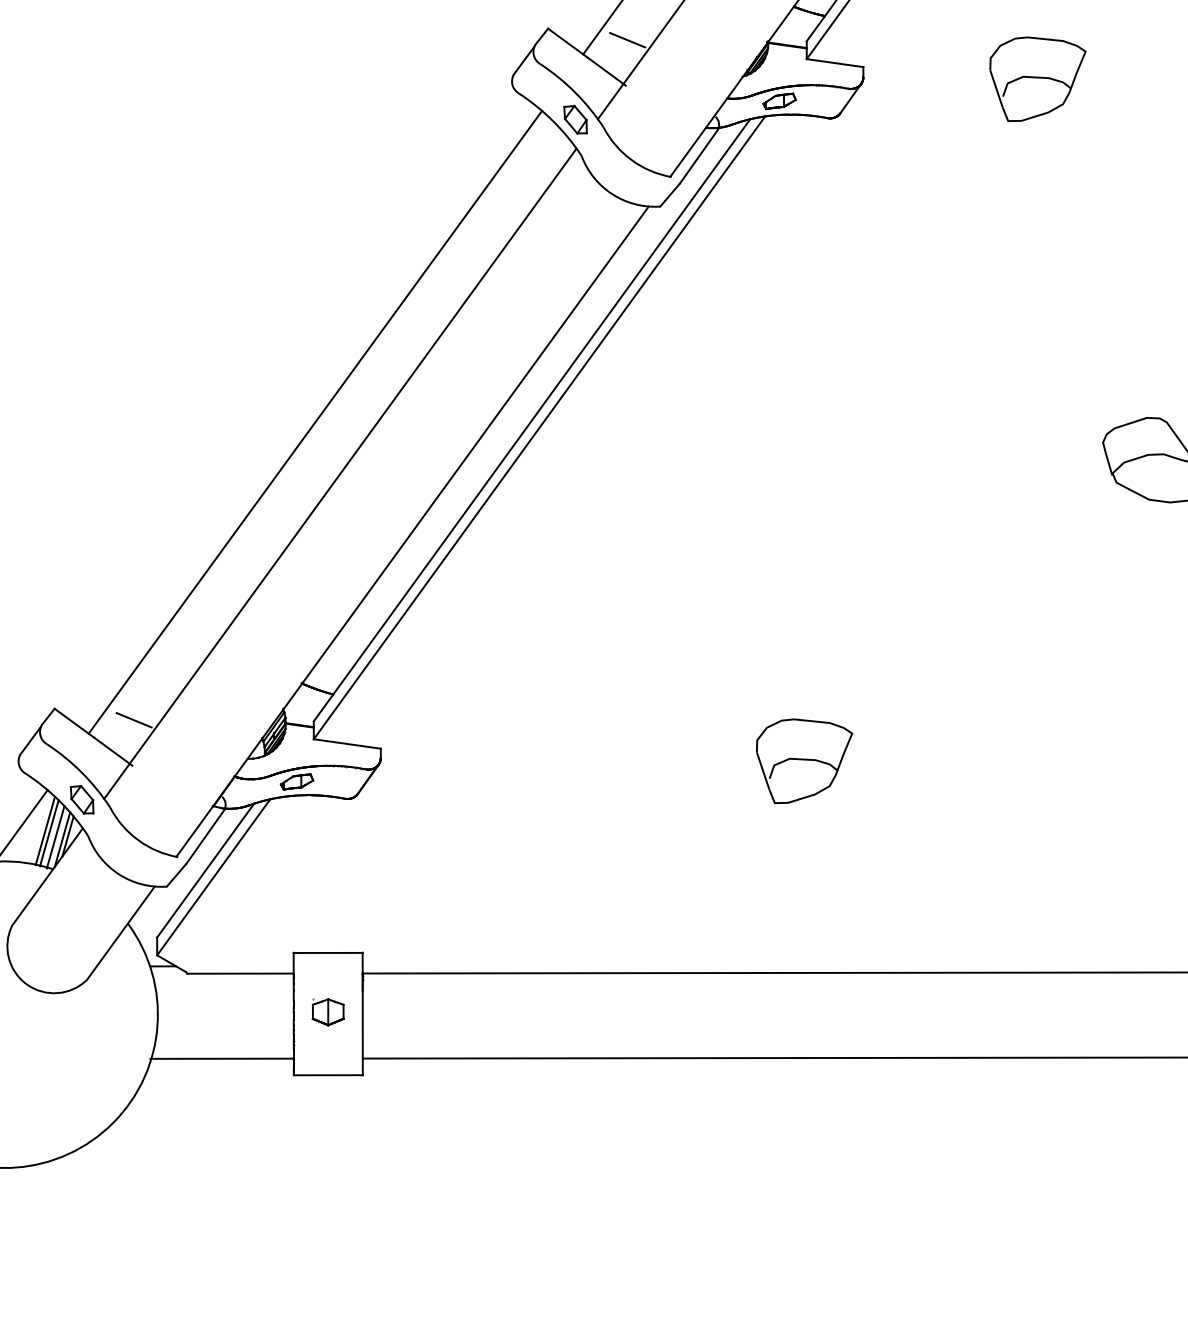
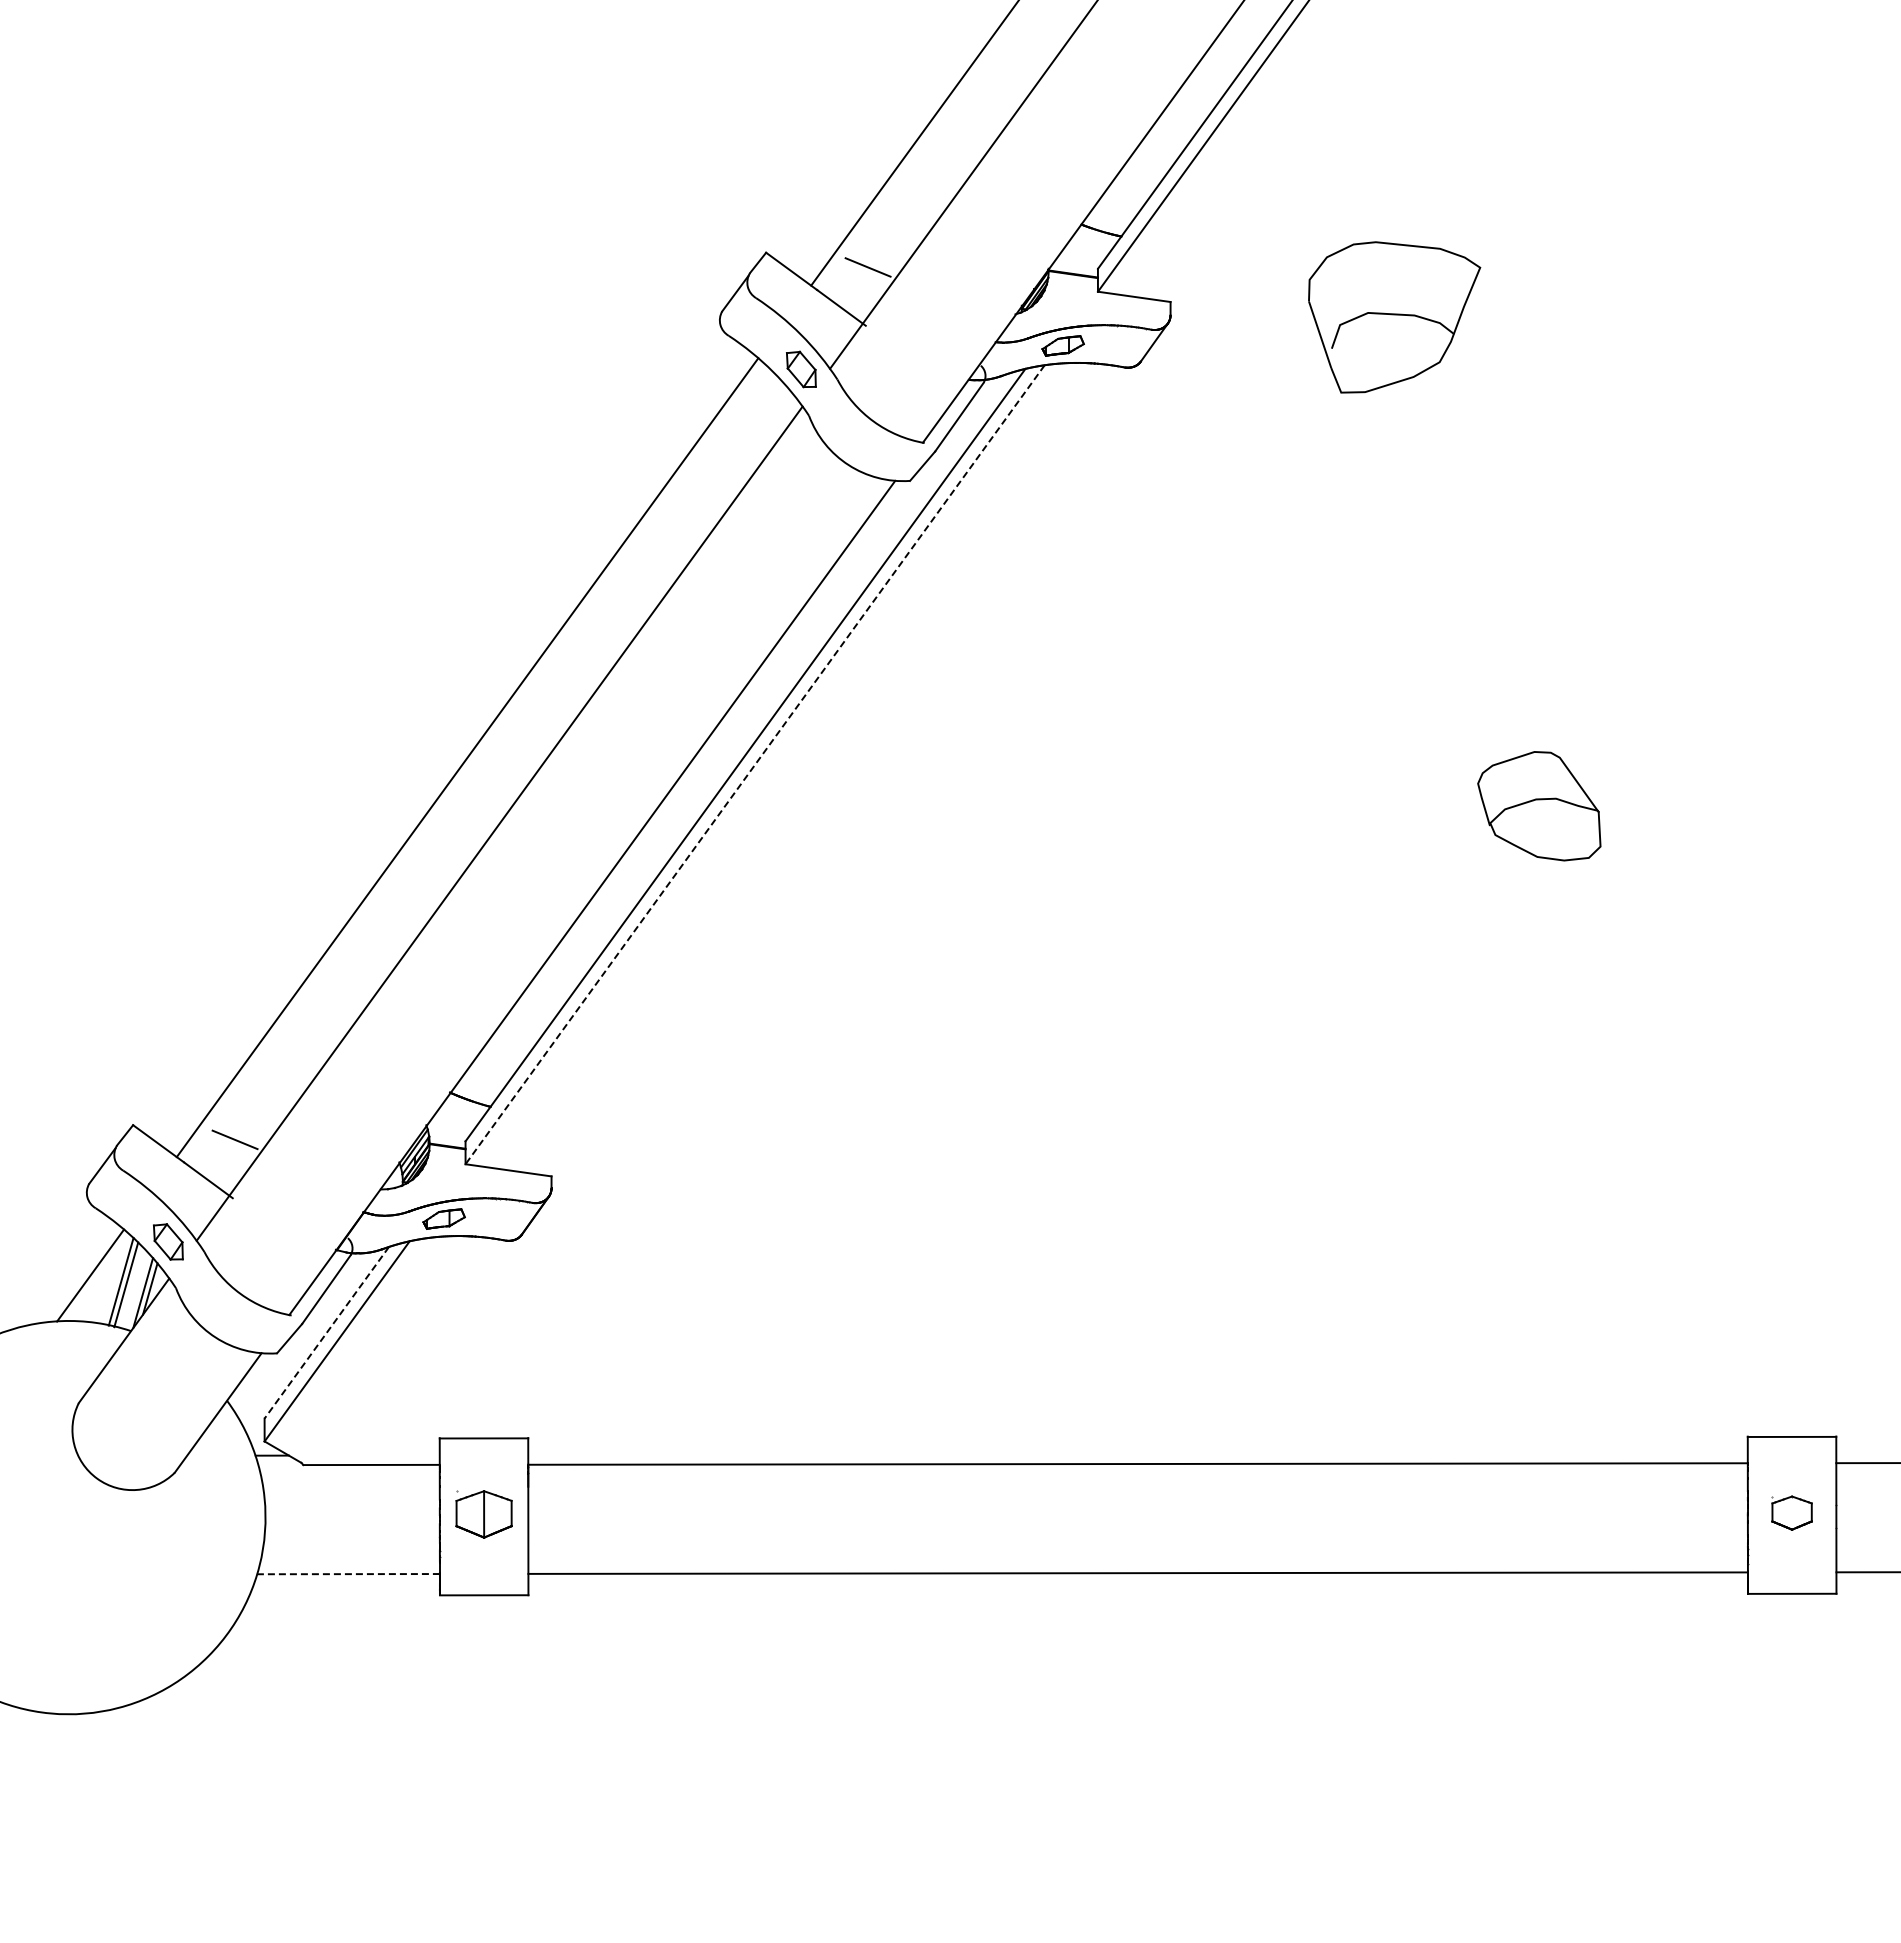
part: (1037, 79) -> (1394, 317), size x1.4
line: (539, 428) -> (754, 765), solid -> dashed
part: (804, 761) -> (1095, 1192), removed
line: (55, 837) -> (134, 1290), removed
line: (205, 871) -> (326, 1333), solid -> dashed
part: (327, 1012) -> (483, 1514), size x1.4
line: (221, 1059) -> (347, 1574), solid -> dashed

